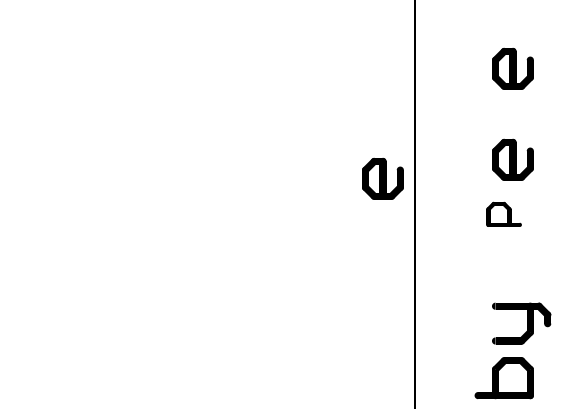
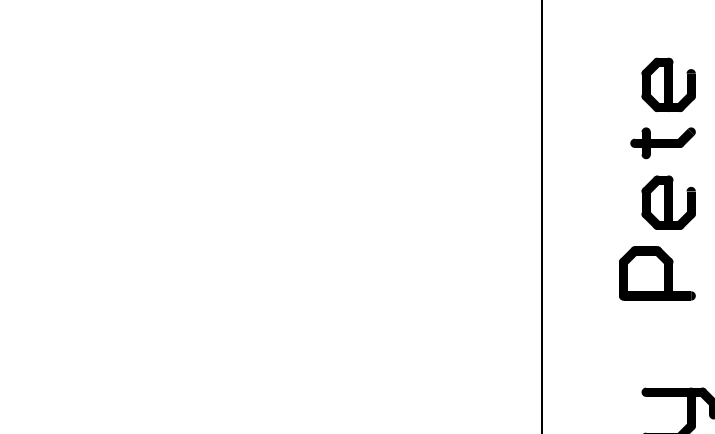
part: (508, 113) -> (662, 142), added
part: (382, 178) -> (499, 226), removed
part: (503, 214) -> (656, 273), size x1.67

